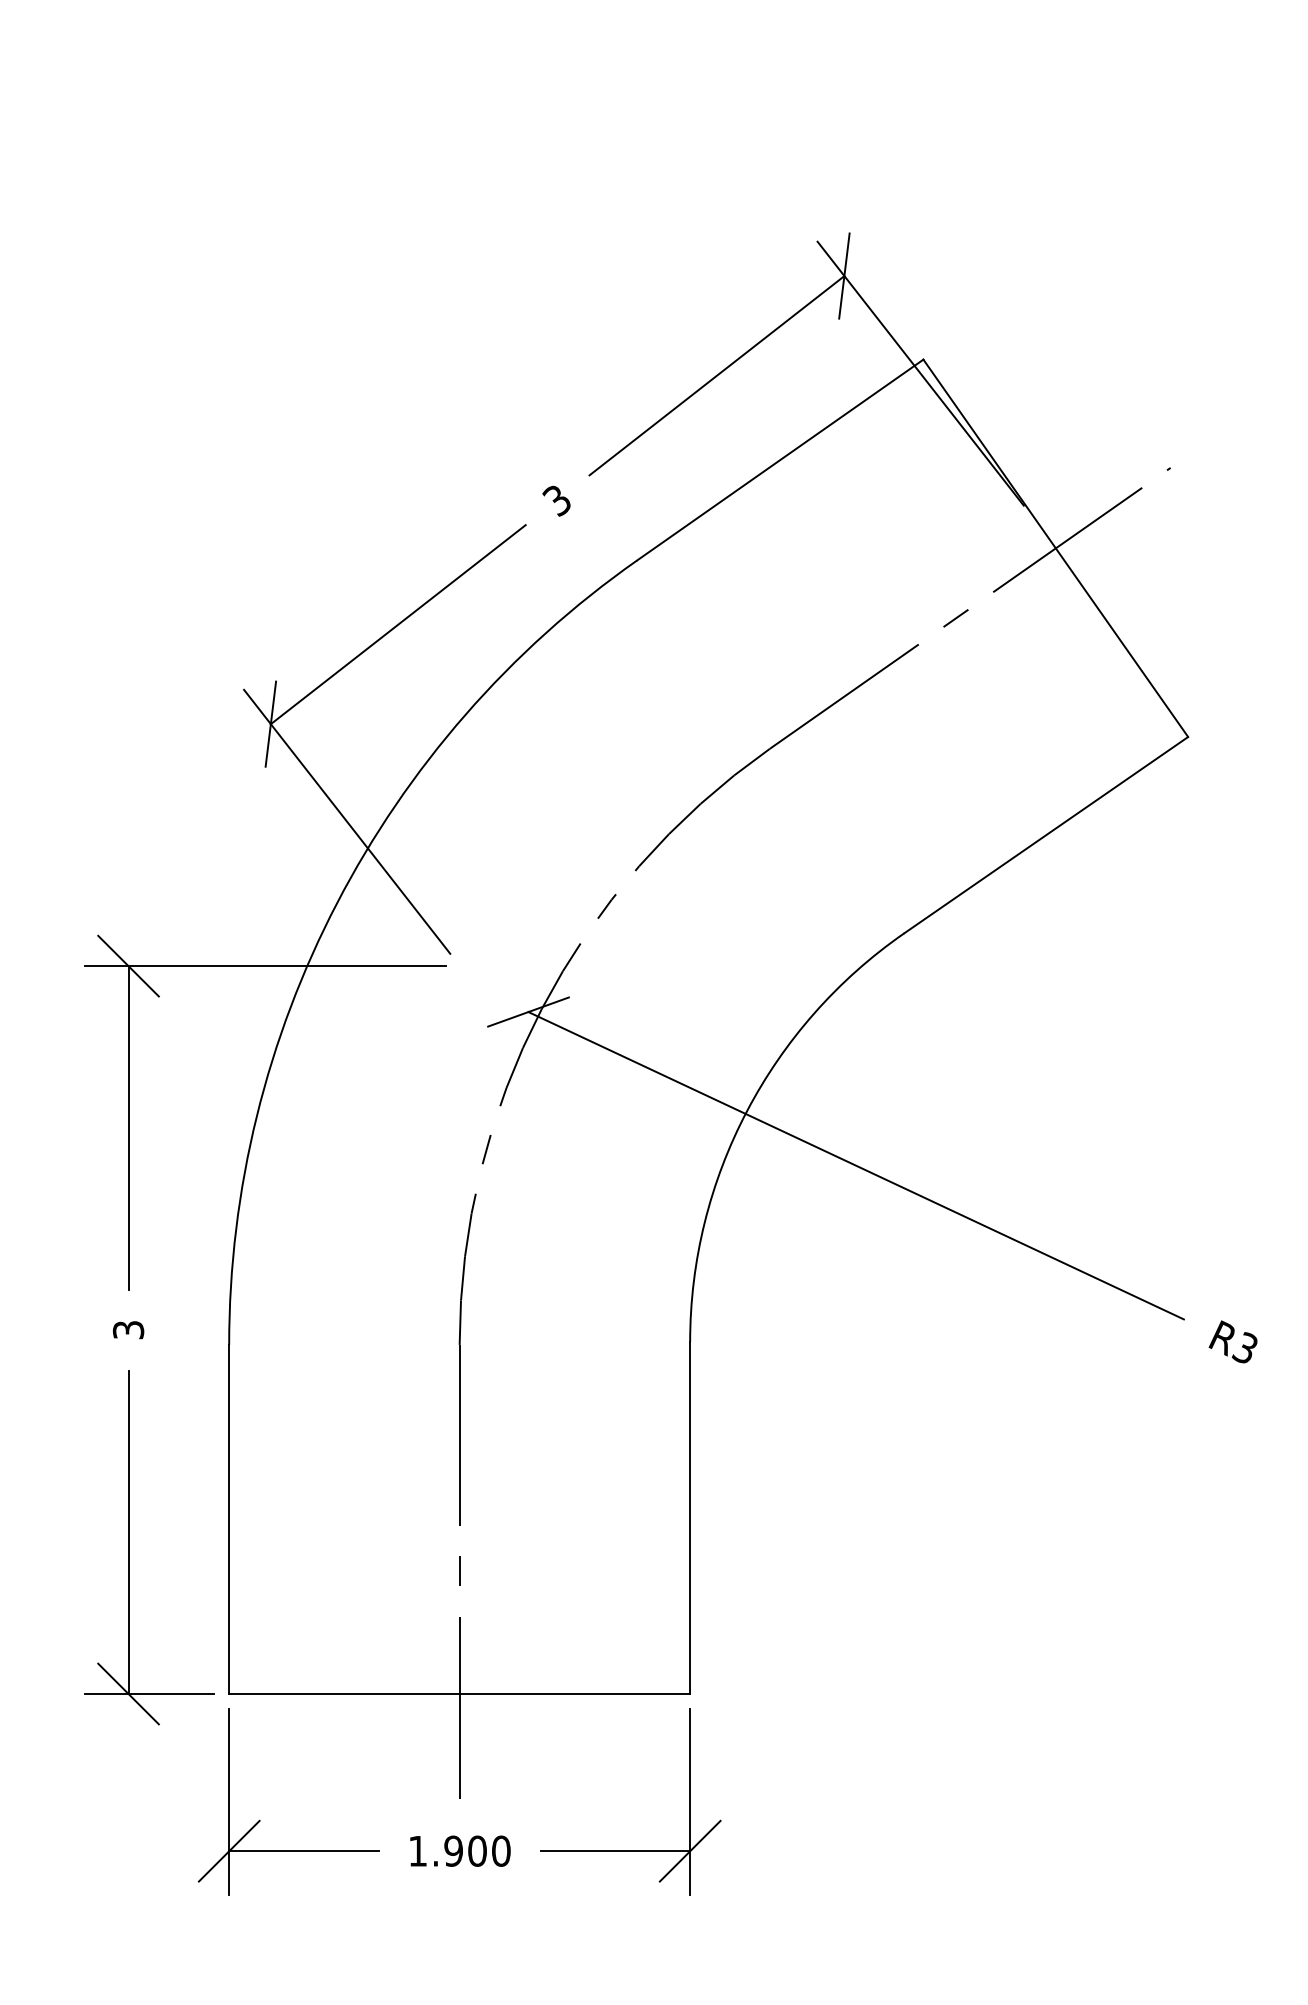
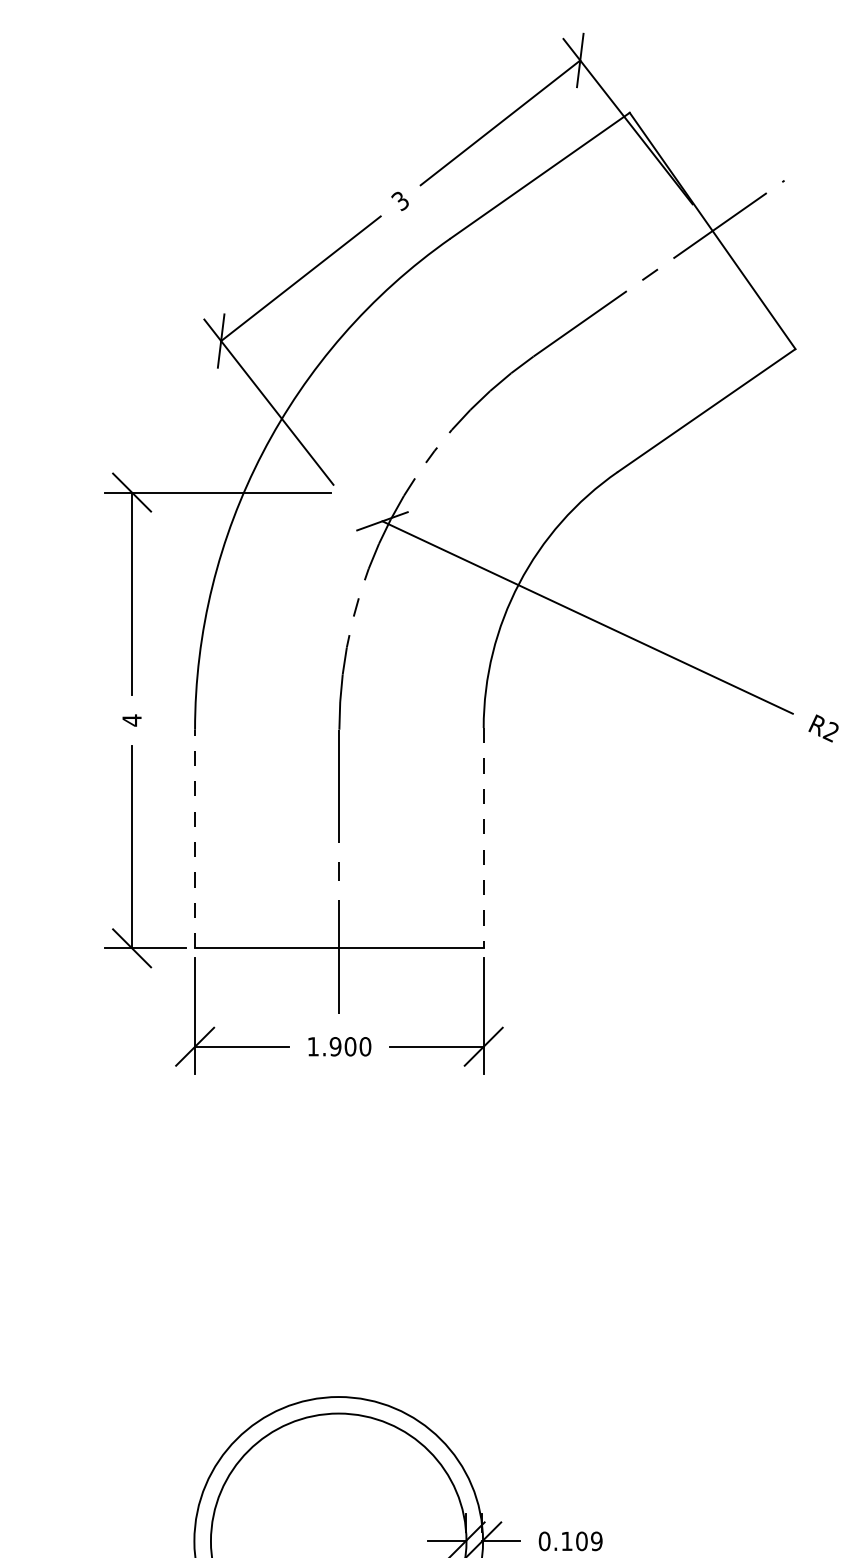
text: (127, 1330) -> (131, 720), 3 -> 4
text: (1244, 1347) -> (830, 731), R3 -> R2
line: (229, 1518) -> (195, 838), solid -> dashed
line: (689, 1518) -> (483, 838), solid -> dashed

